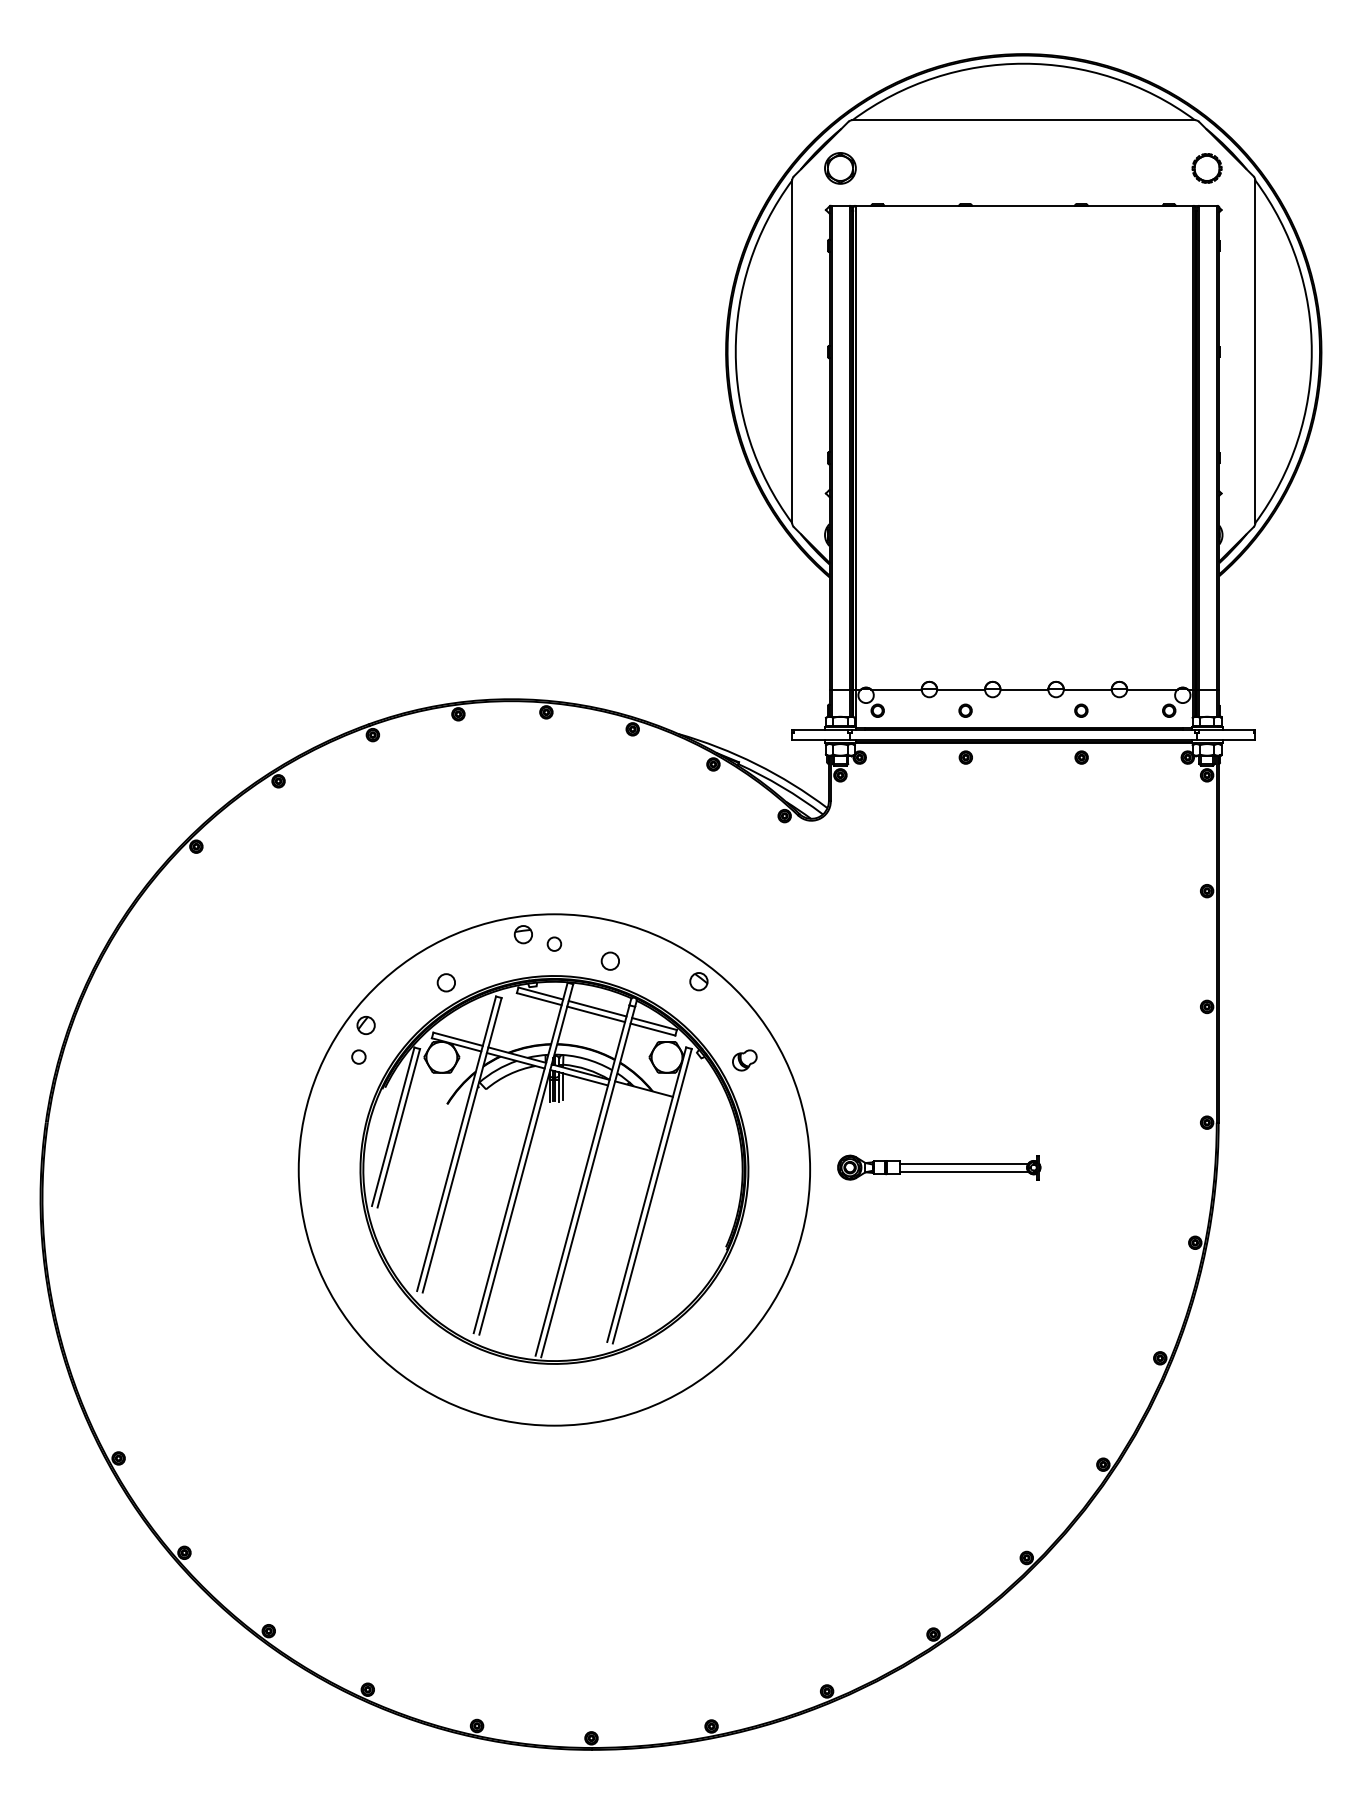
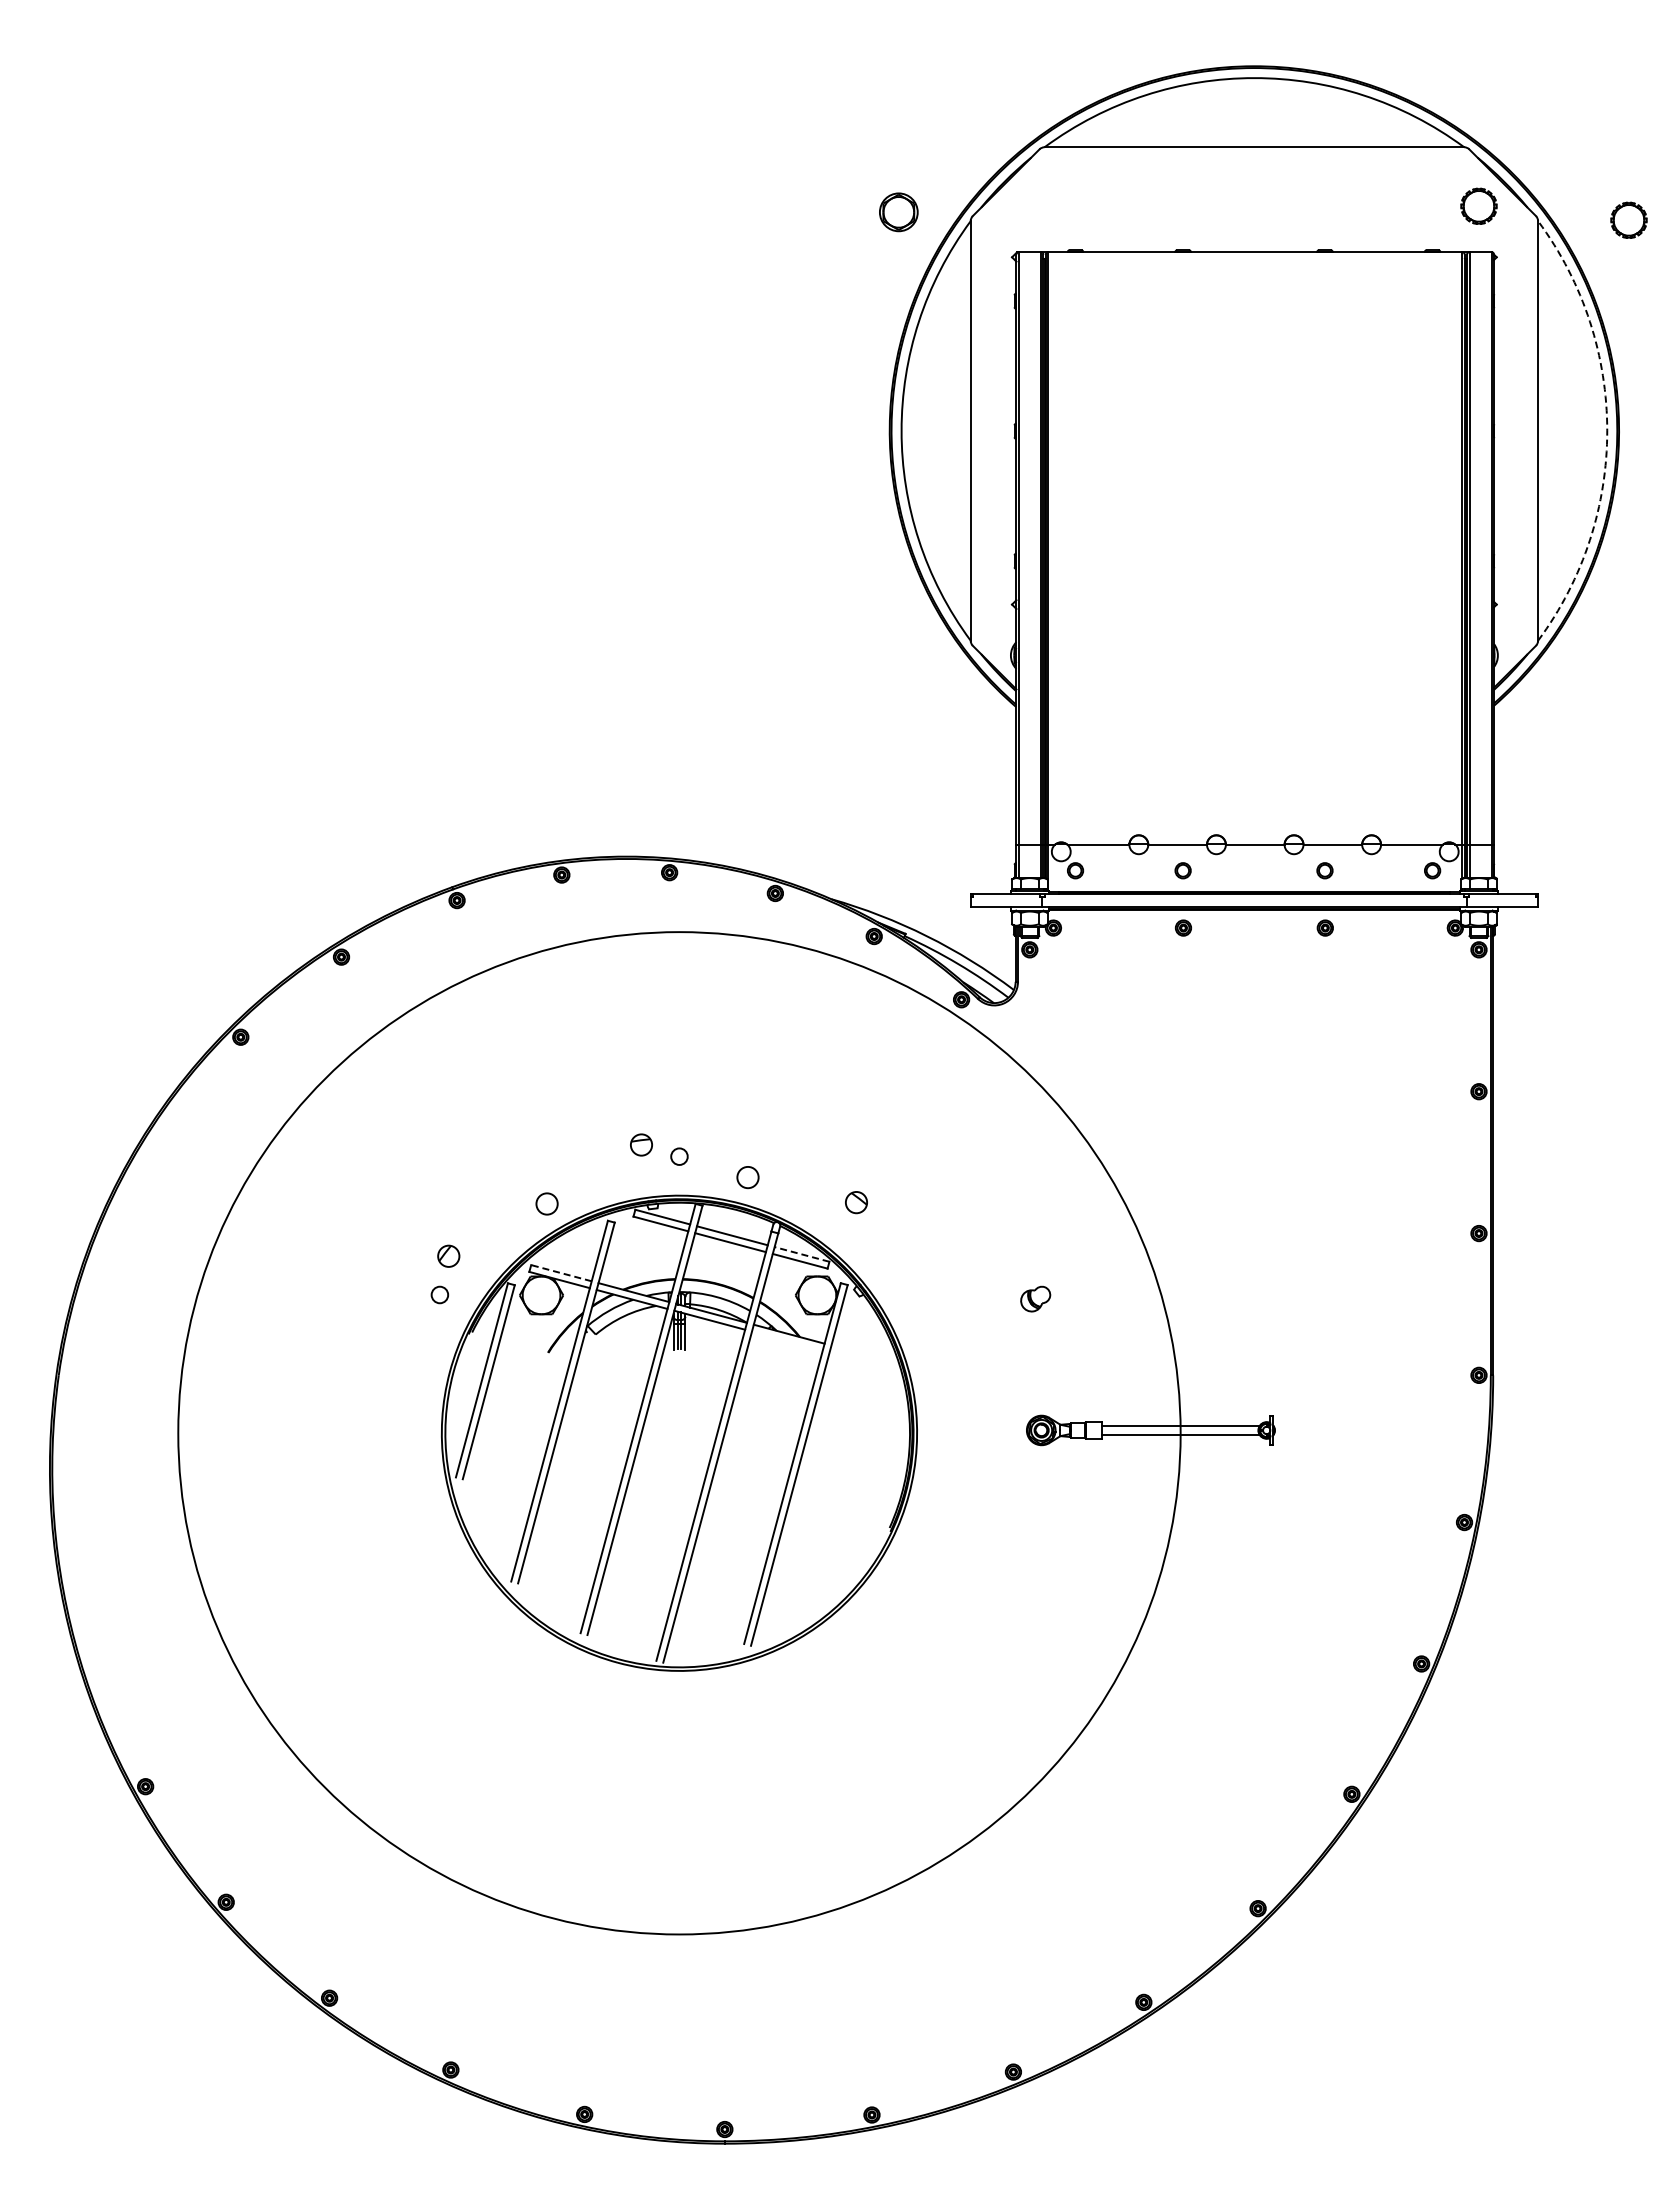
part: (840, 168) -> (898, 212), moved
part: (1329, 179) -> (1628, 219), added
arc: (1311, 351) -> (1607, 430), solid -> dashed
line: (654, 1024) -> (801, 1254), solid -> dashed
line: (457, 1039) -> (560, 1273), solid -> dashed
part: (744, 1059) -> (1035, 1298), moved
line: (563, 1086) -> (690, 1331), removed
circle: (554, 1170) -> (679, 1433), size x1.6

